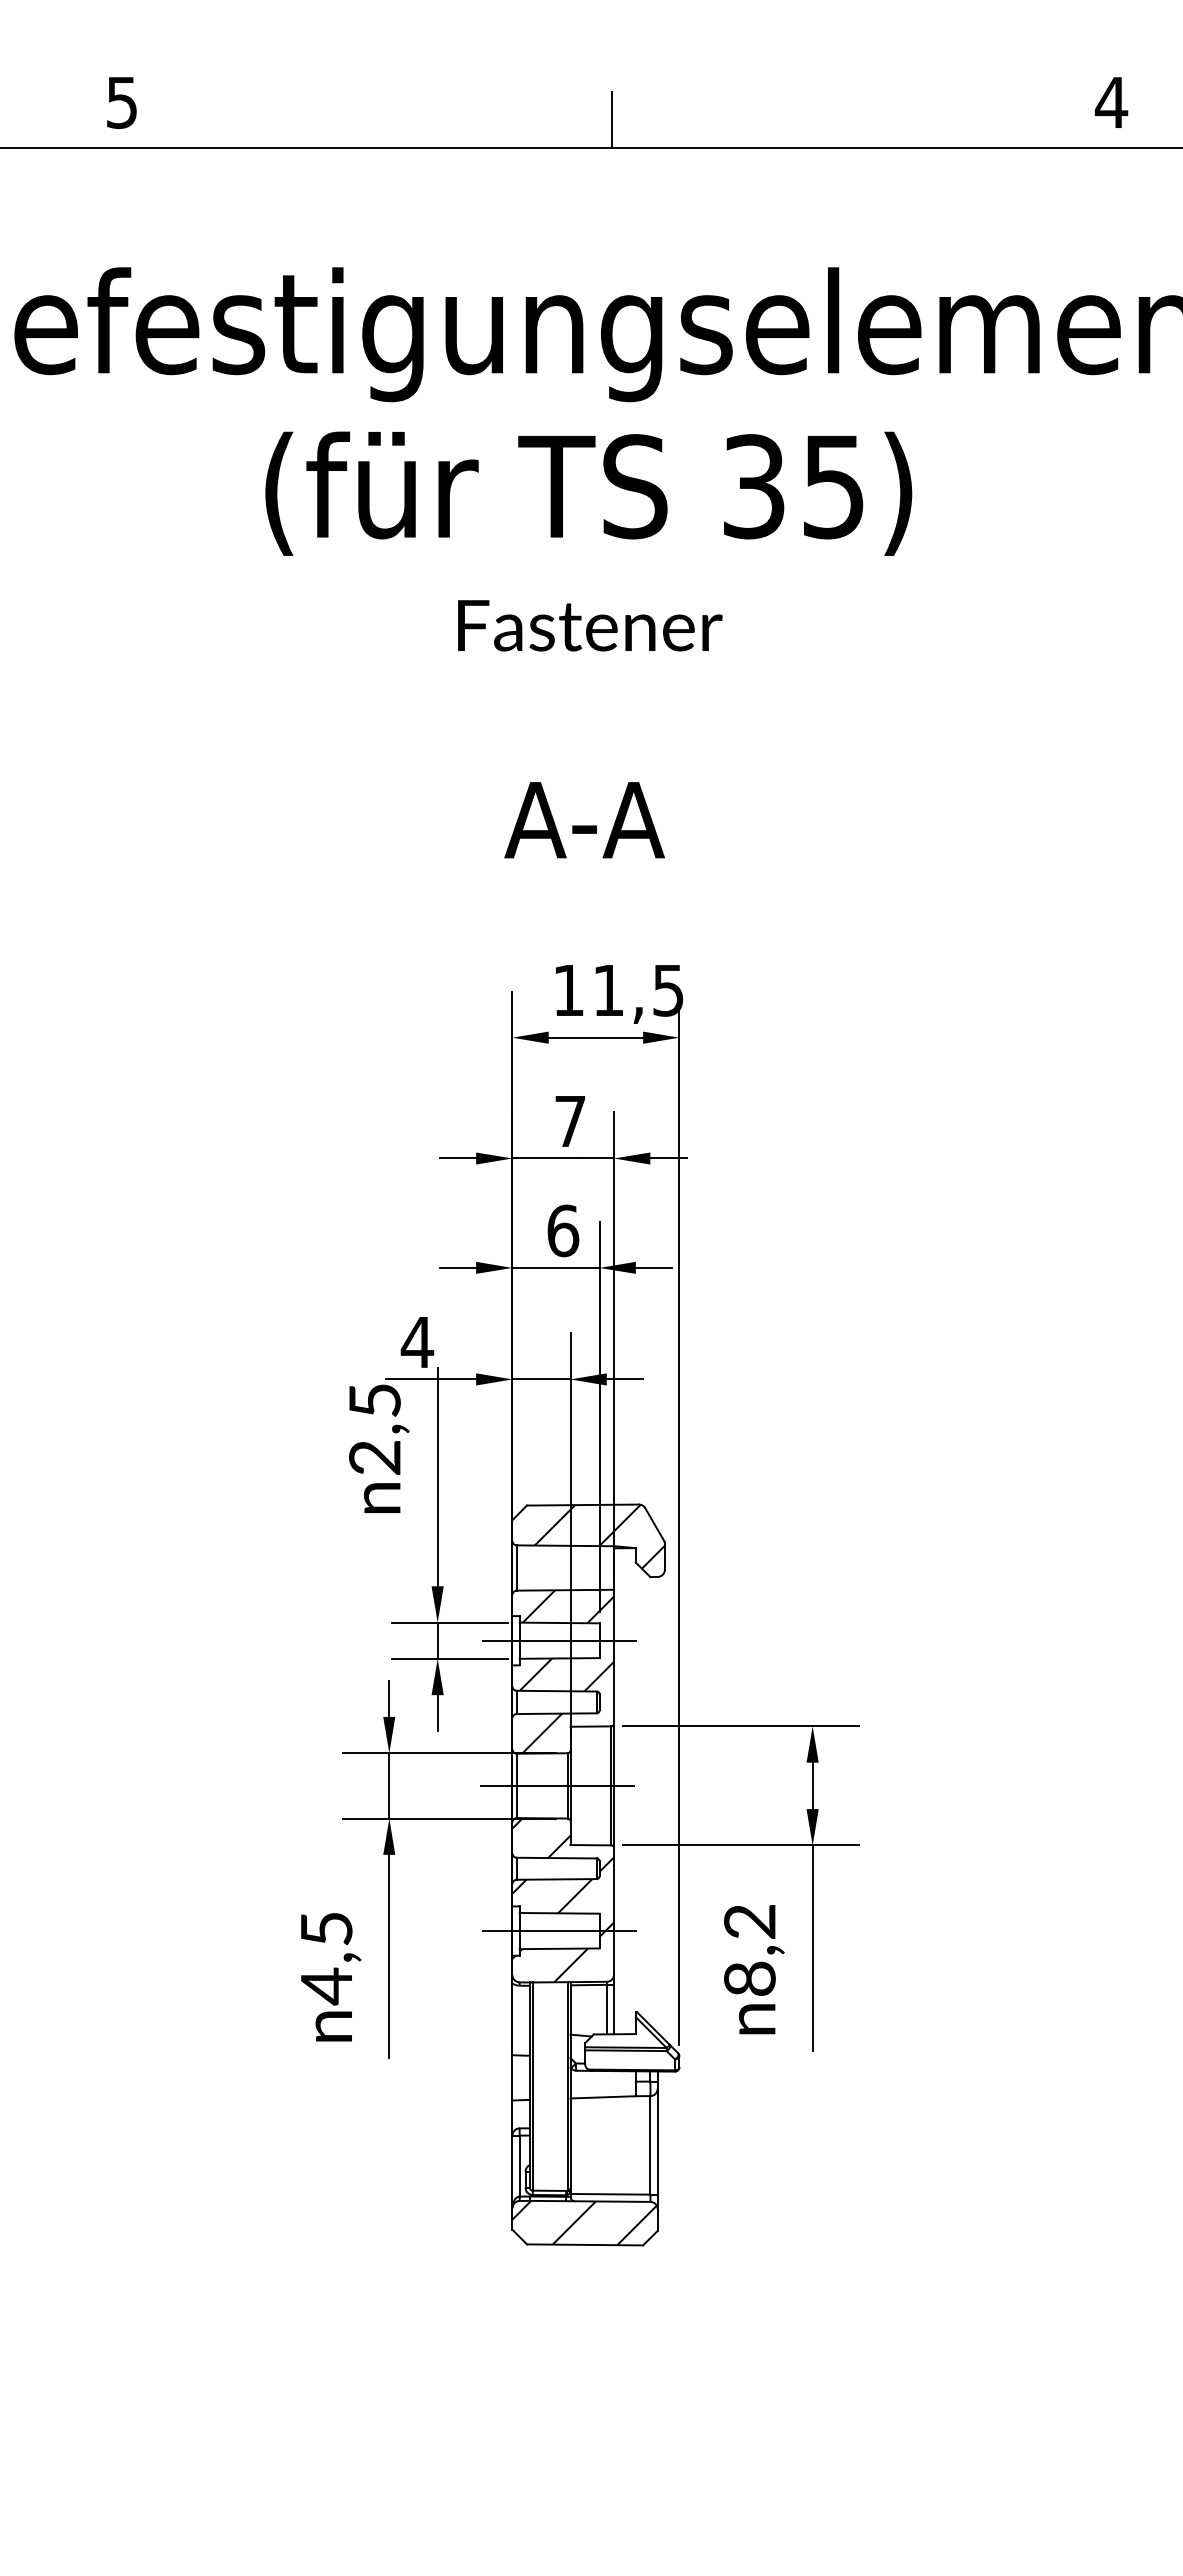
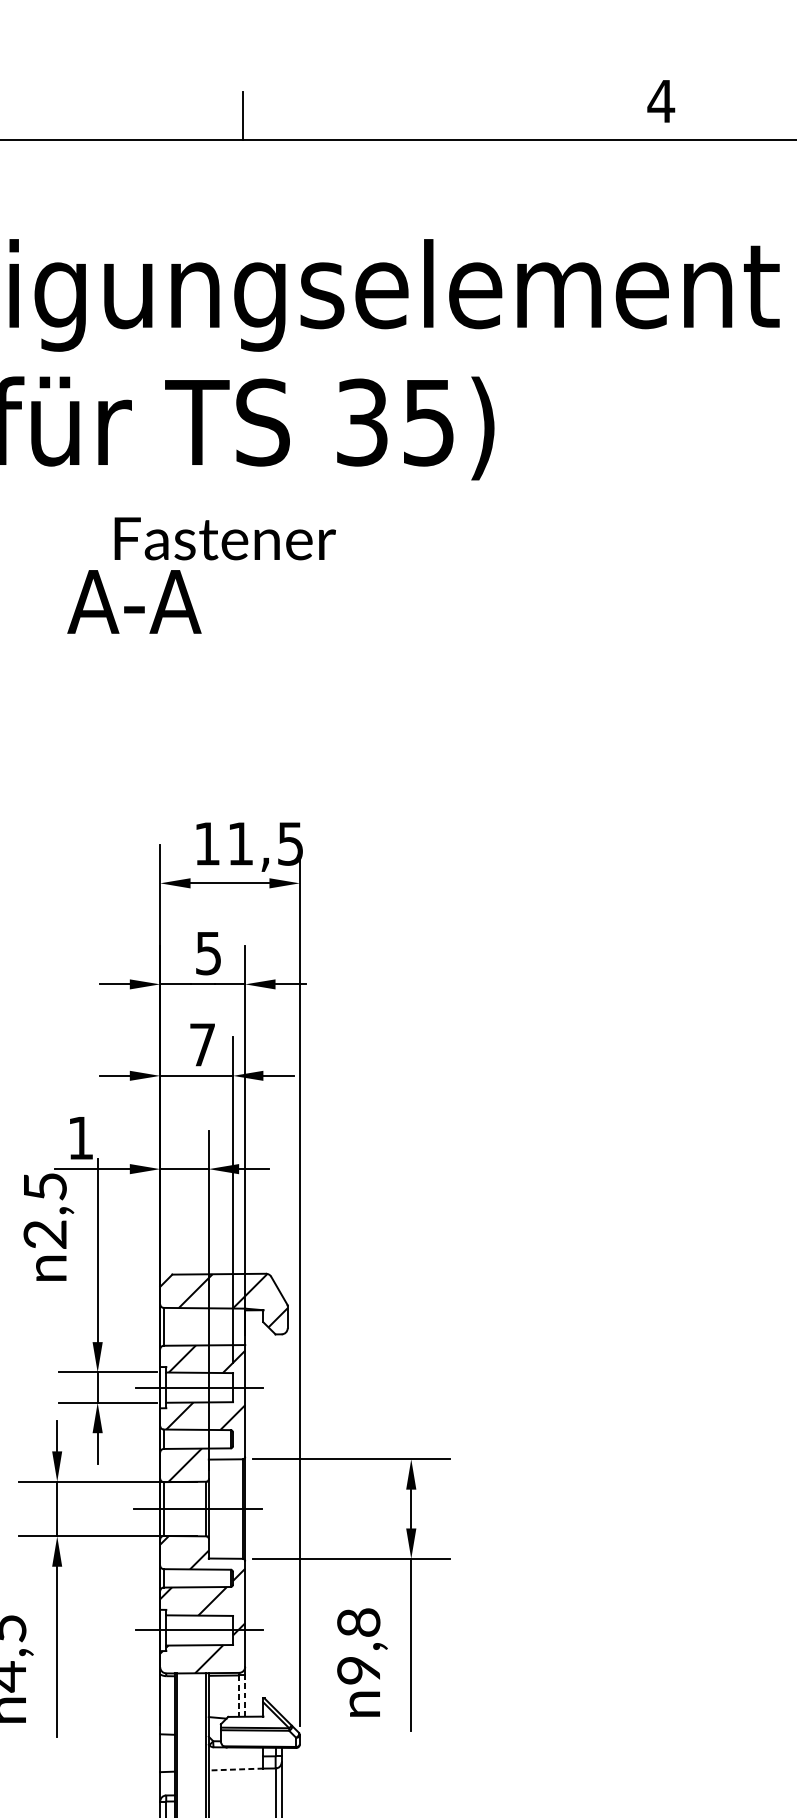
text: (584, 820) -> (134, 602), moved
text: (570, 1121) -> (208, 953), 7 -> 5
text: (563, 1230) -> (202, 1044), 6 -> 7
text: (417, 1342) -> (80, 1138), 4 -> 1
text: (749, 1949) -> (358, 1645), 8,2 -> 9,8
line: (606, 2009) -> (238, 1696), solid -> dashed
line: (614, 2009) -> (245, 1696), solid -> dashed
line: (603, 2097) -> (236, 1769), solid -> dashed

